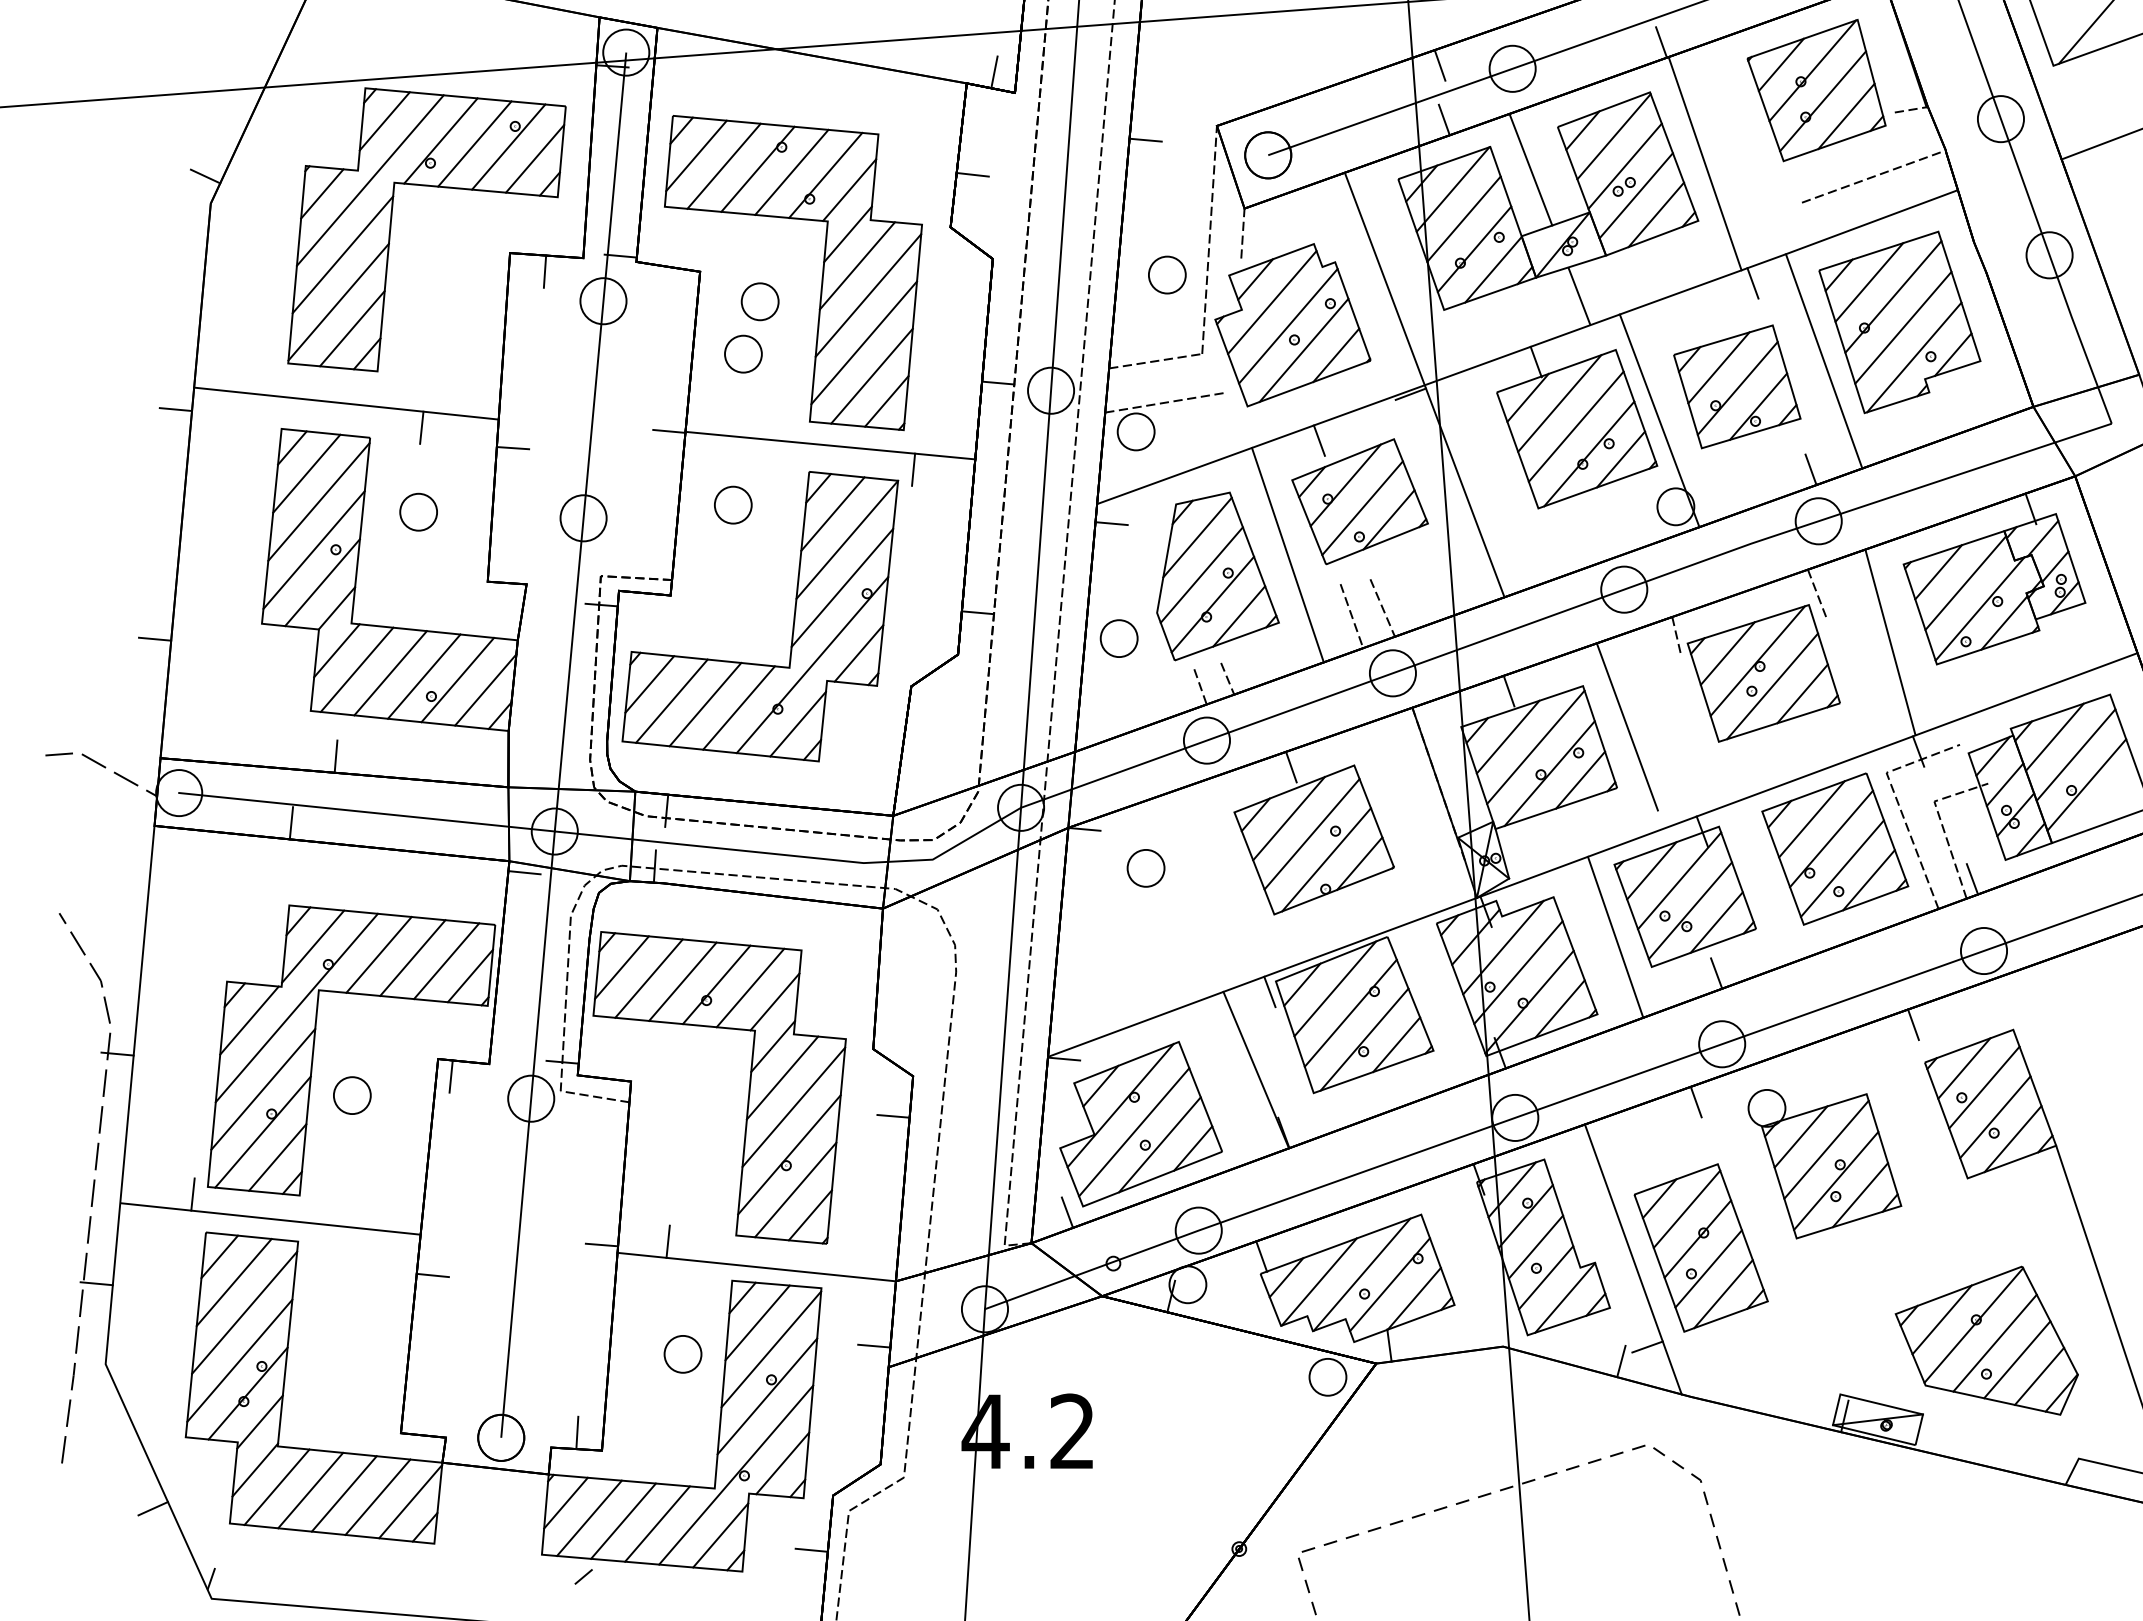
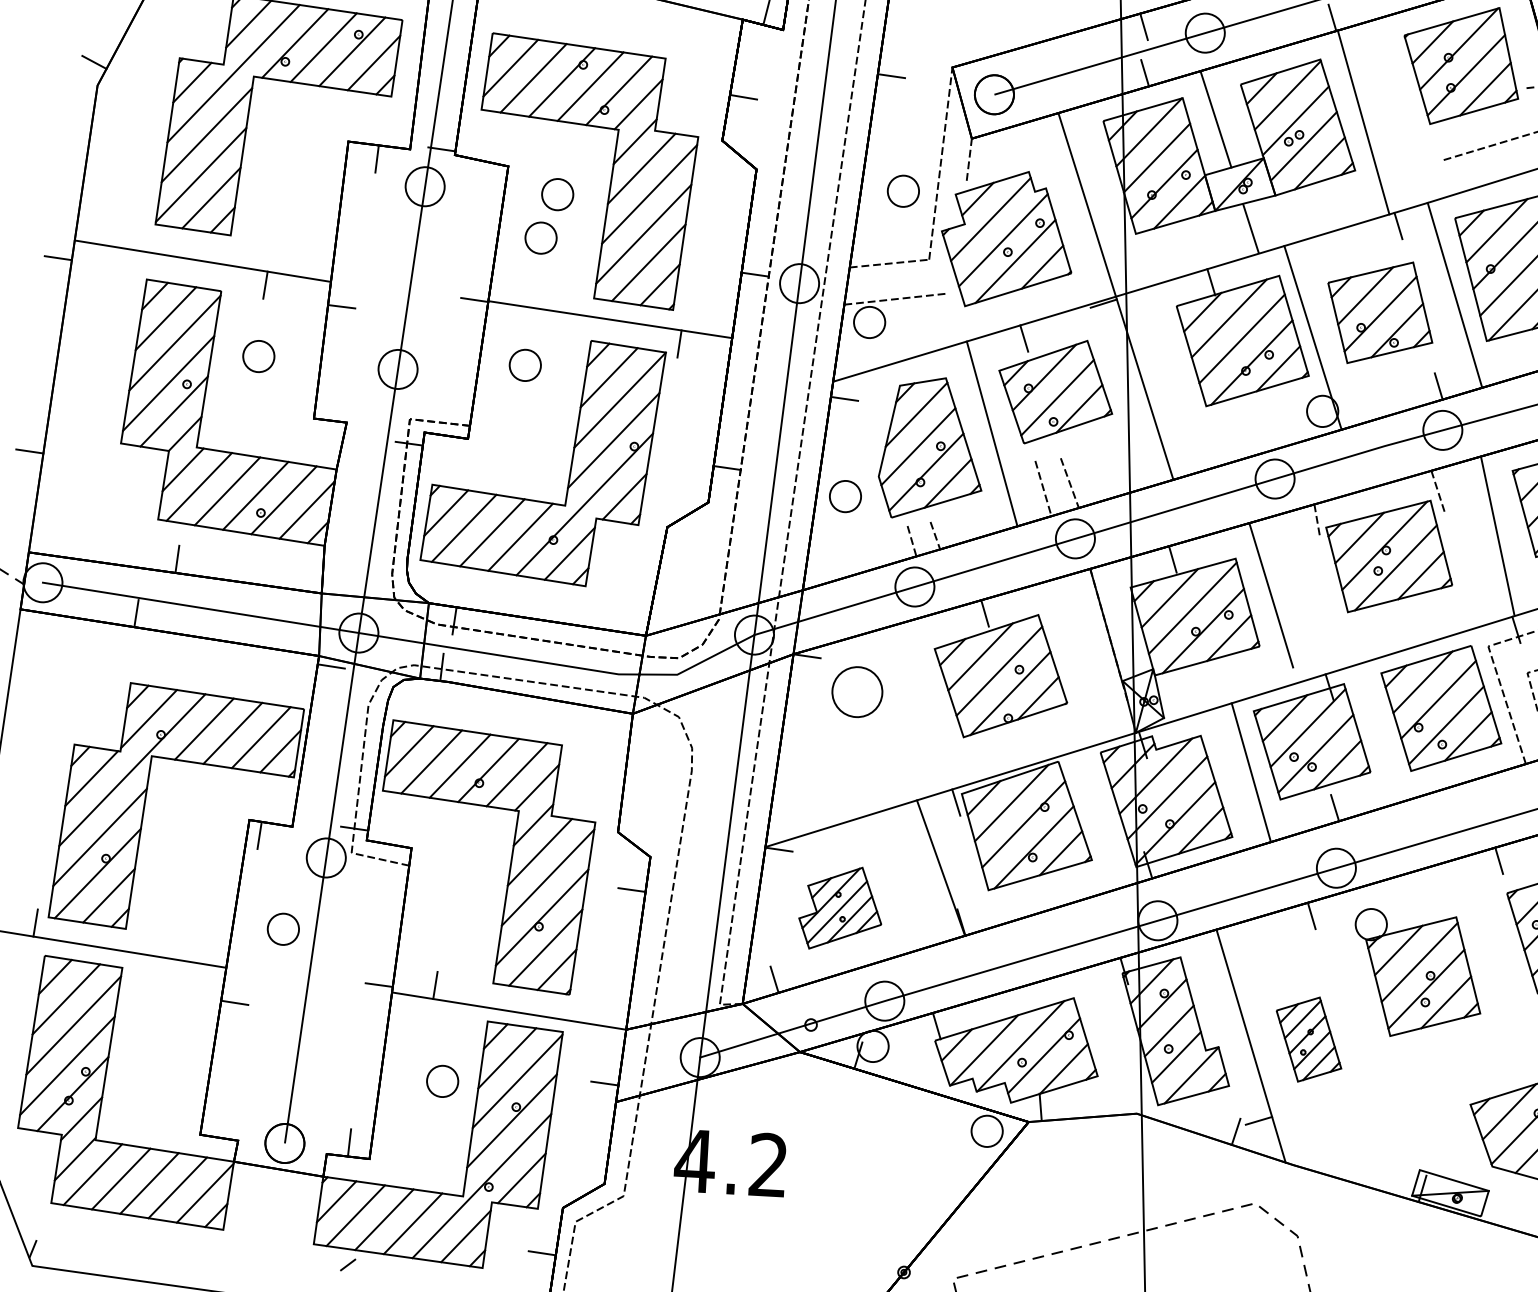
part: (1145, 868) -> (856, 692), size x1.6
part: (352, 1095) -> (283, 929), moved
part: (1140, 1124) -> (840, 908), size x0.6
part: (1700, 1247) -> (1308, 1039), size x0.6

